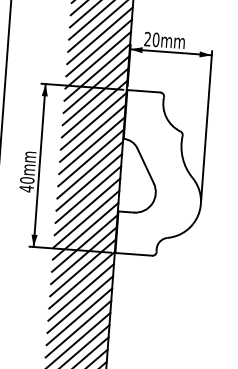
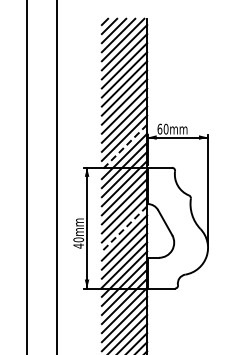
text: (147, 38) -> (159, 128), 20mm -> 60mm
line: (98, 60) -> (124, 147), solid -> dashed
line: (90, 170) -> (124, 229), solid -> dashed

